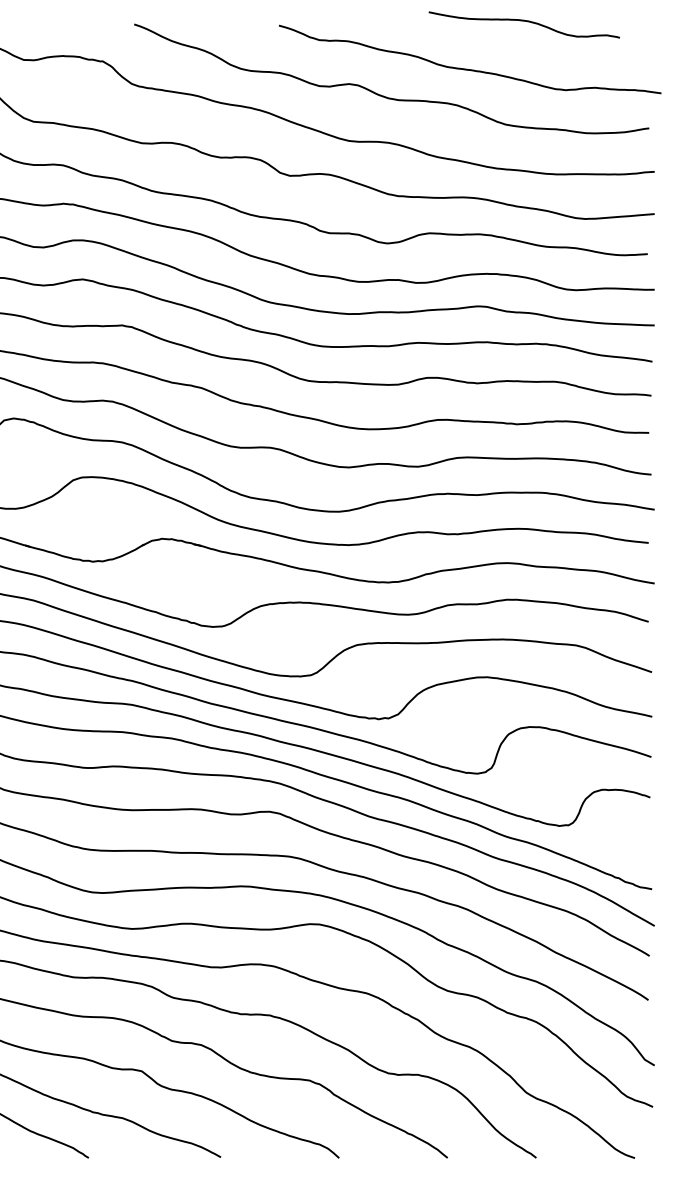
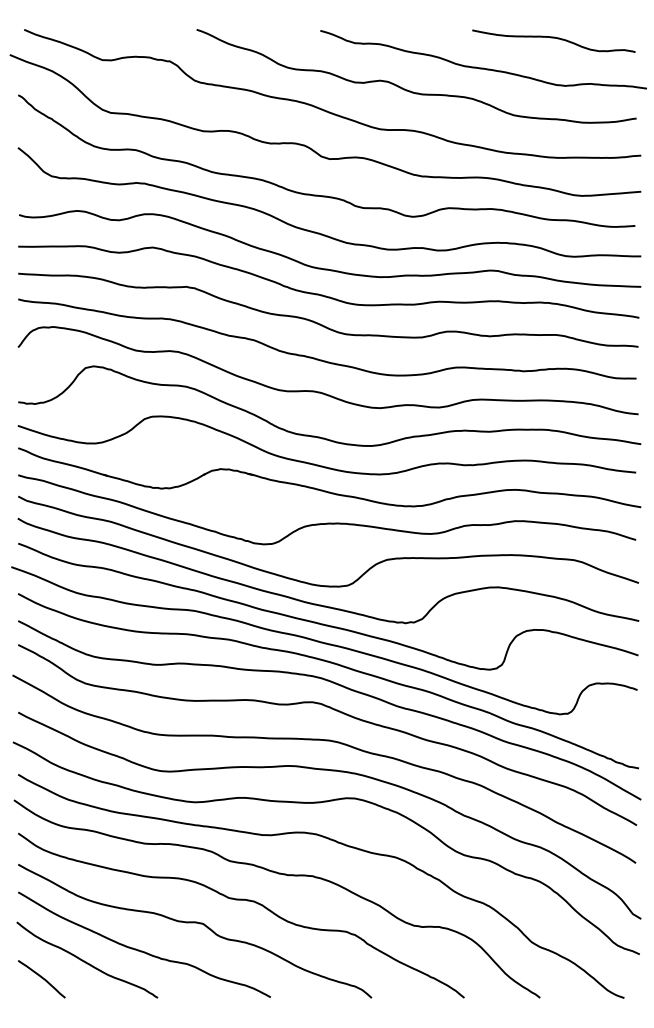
curve: (523, 21) -> (553, 38), moved

